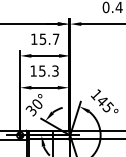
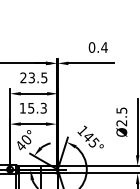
text: (44, 38) -> (33, 77), 15.7 -> 23.5
text: (31, 111) -> (20, 146), 30° -> 40°

